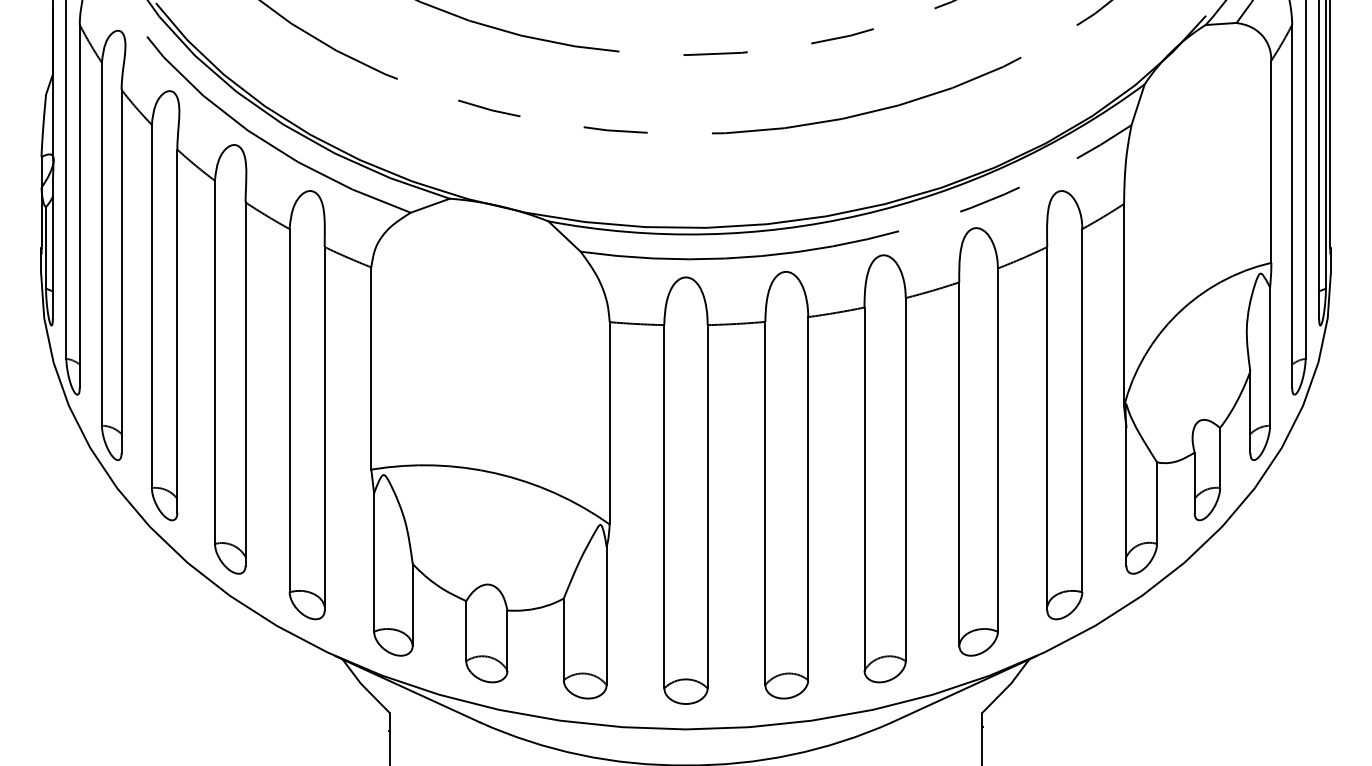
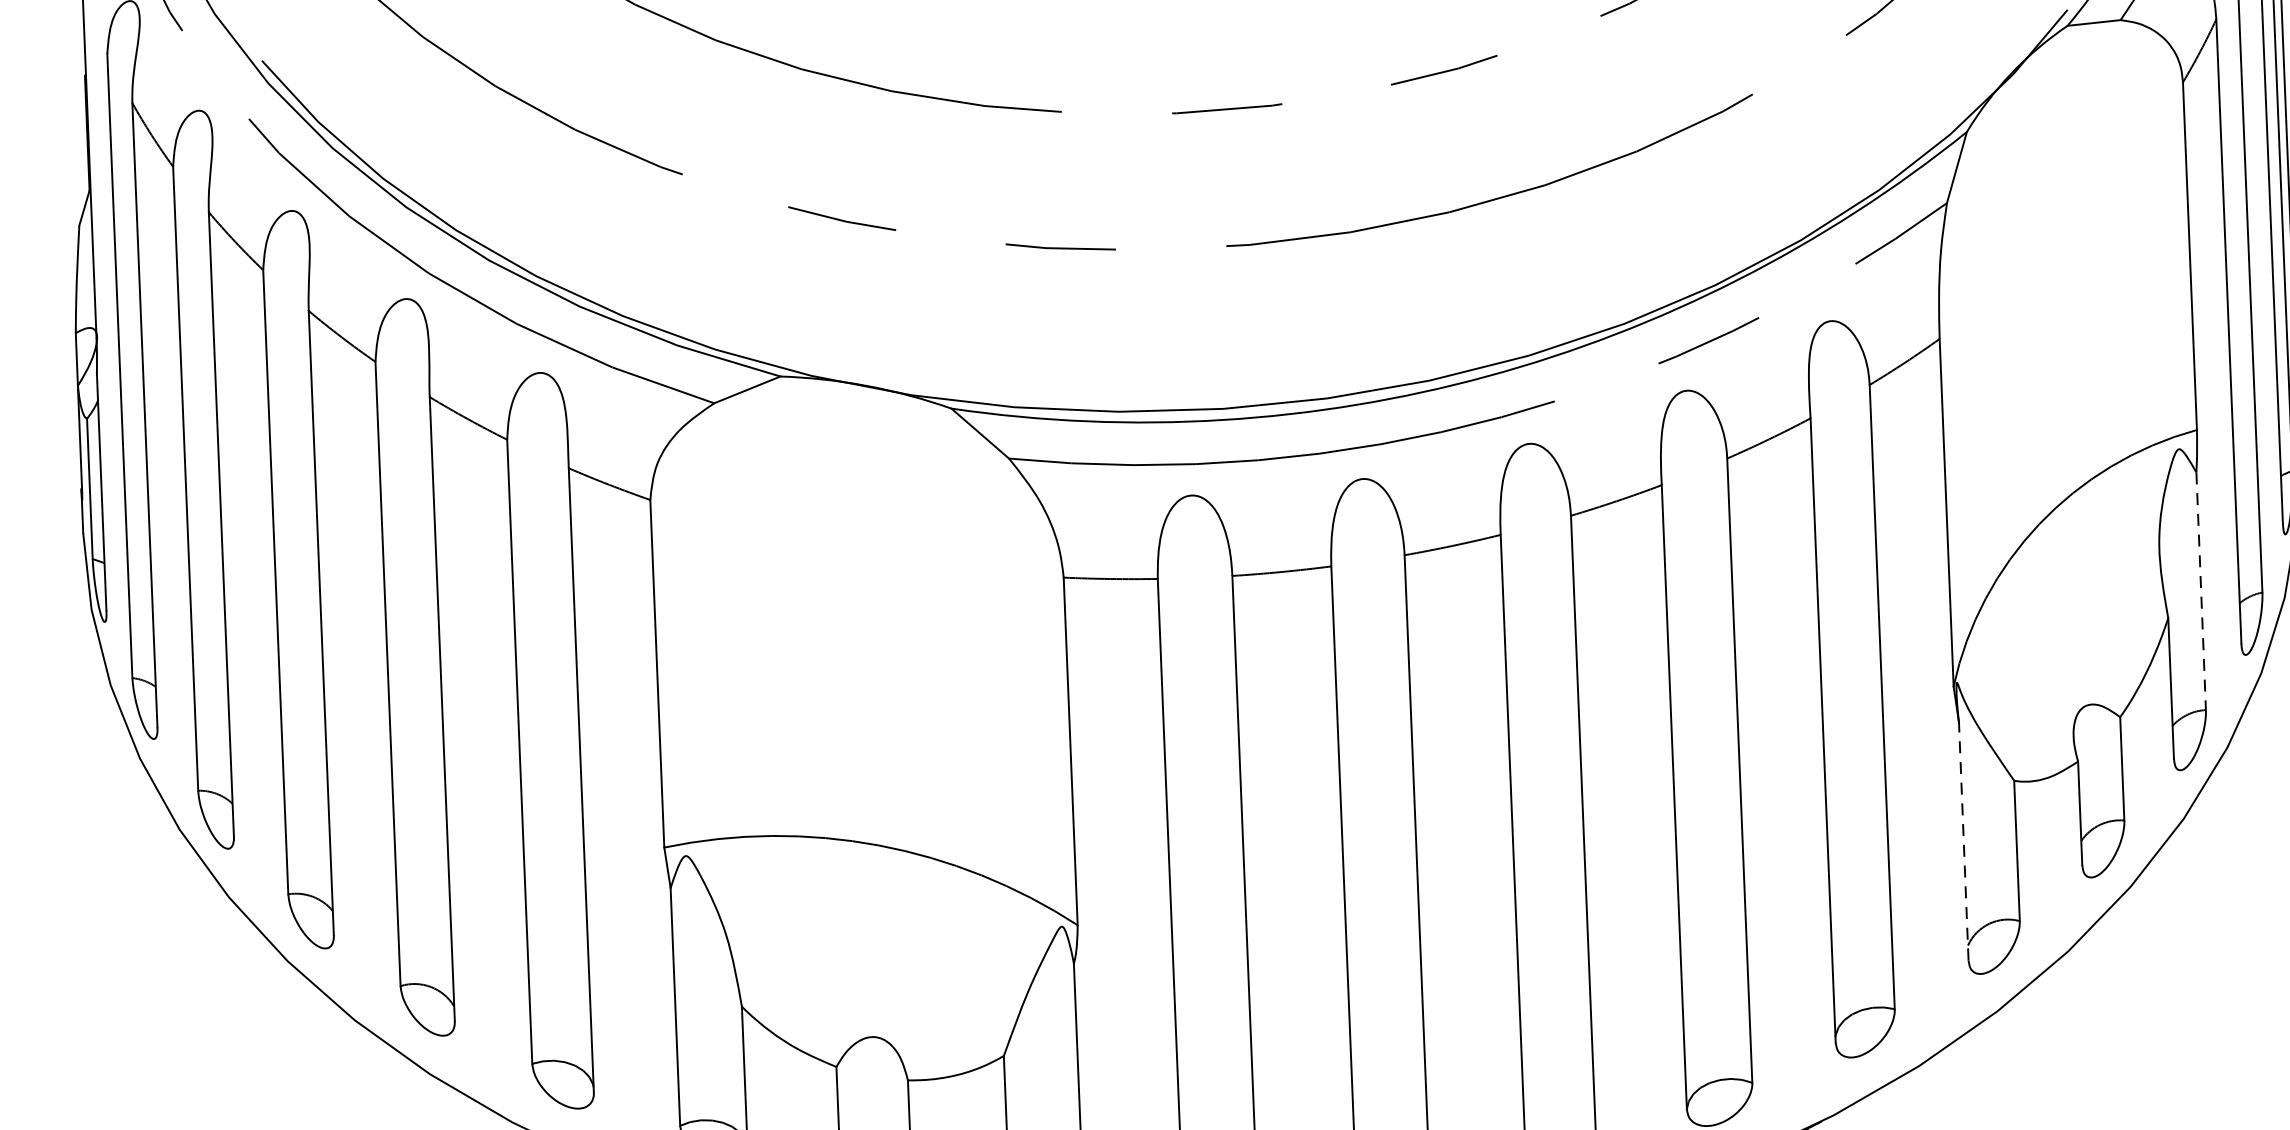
line: (1270, 357) -> (2201, 592), solid -> dashed
line: (1126, 496) -> (1964, 841), solid -> dashed

